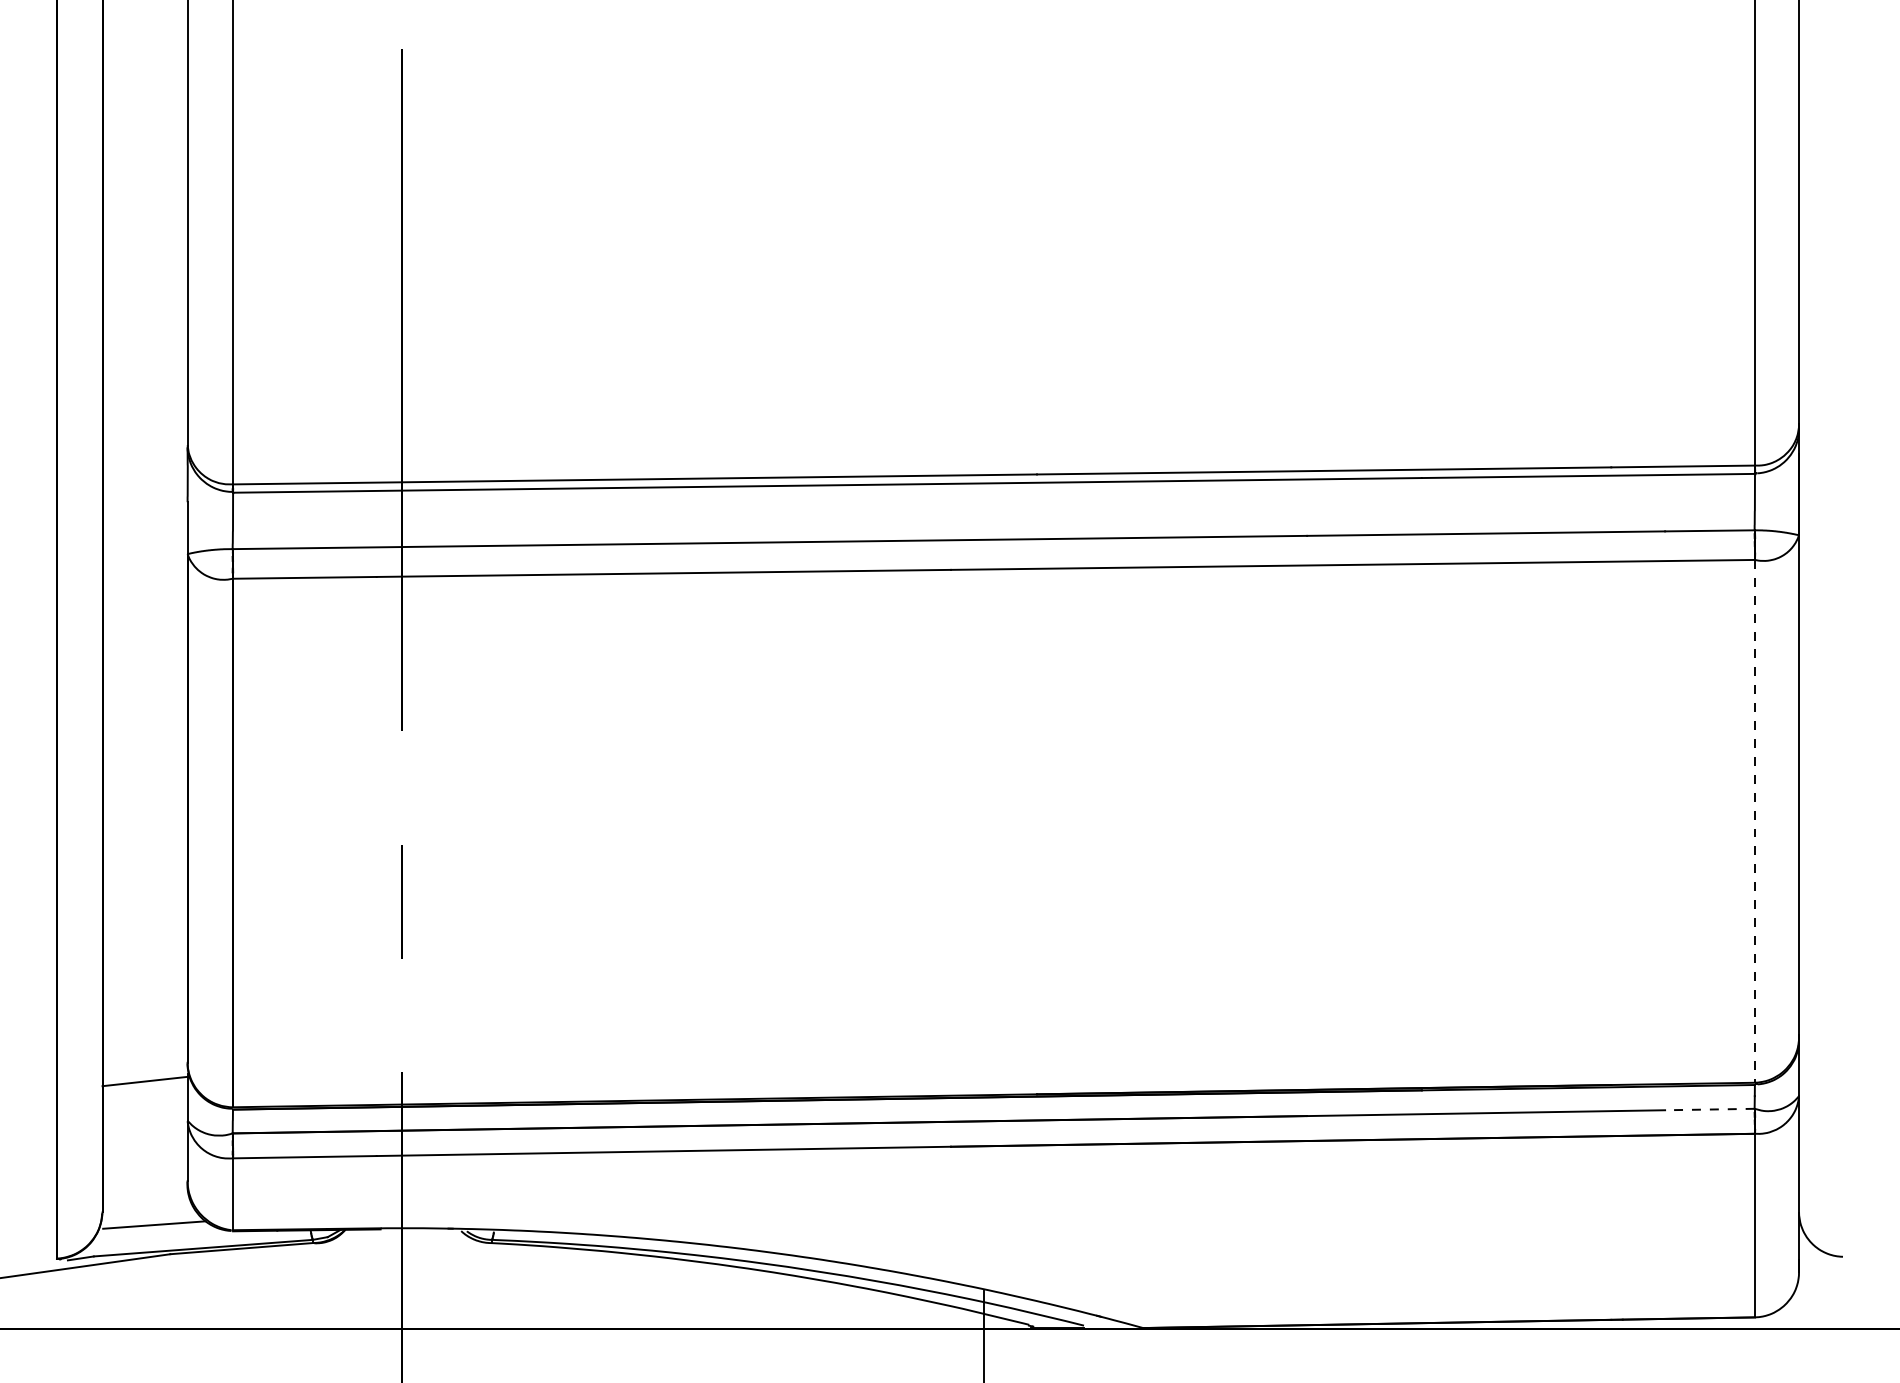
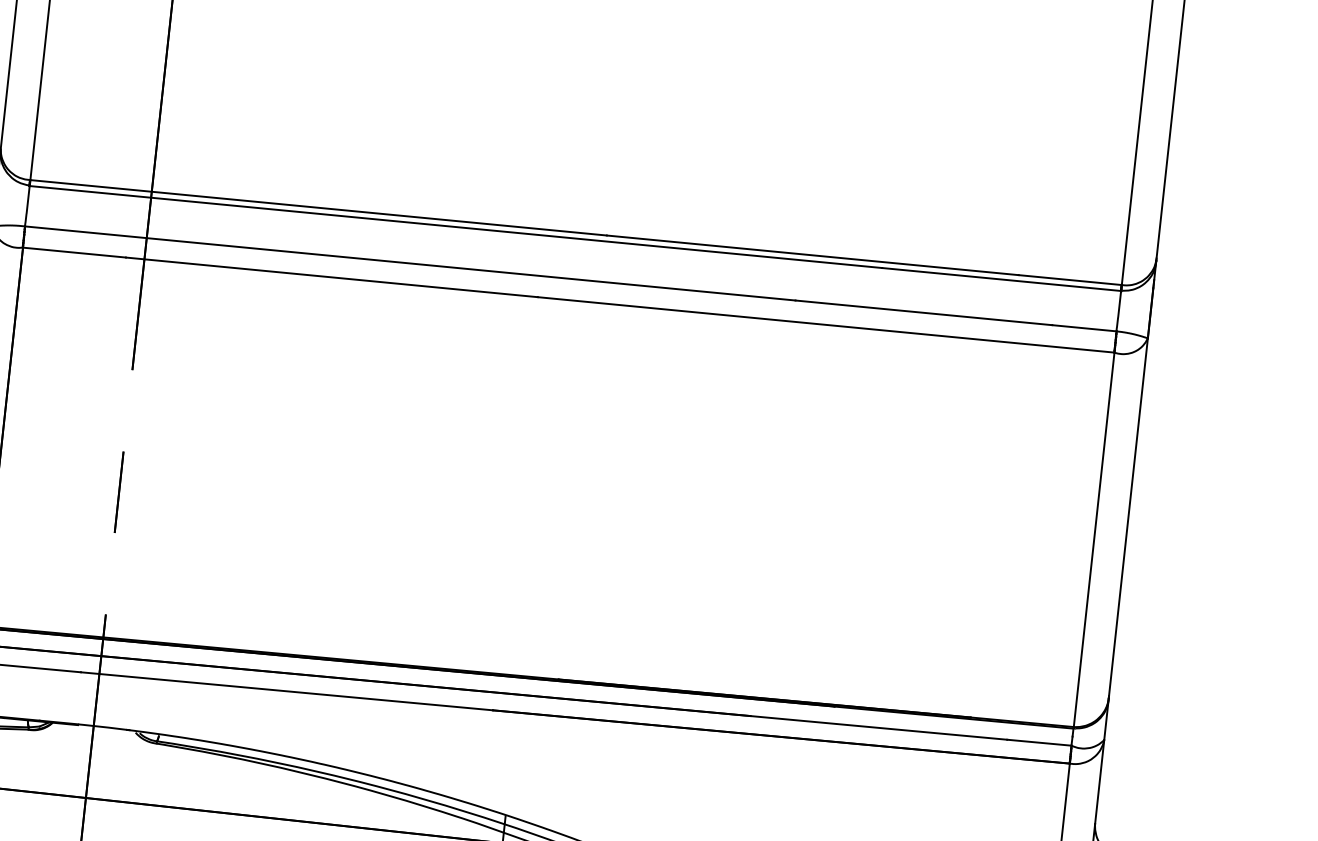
line: (1755, 821) -> (1094, 539), dashed -> solid
line: (1709, 1109) -> (1039, 742), dashed -> solid

